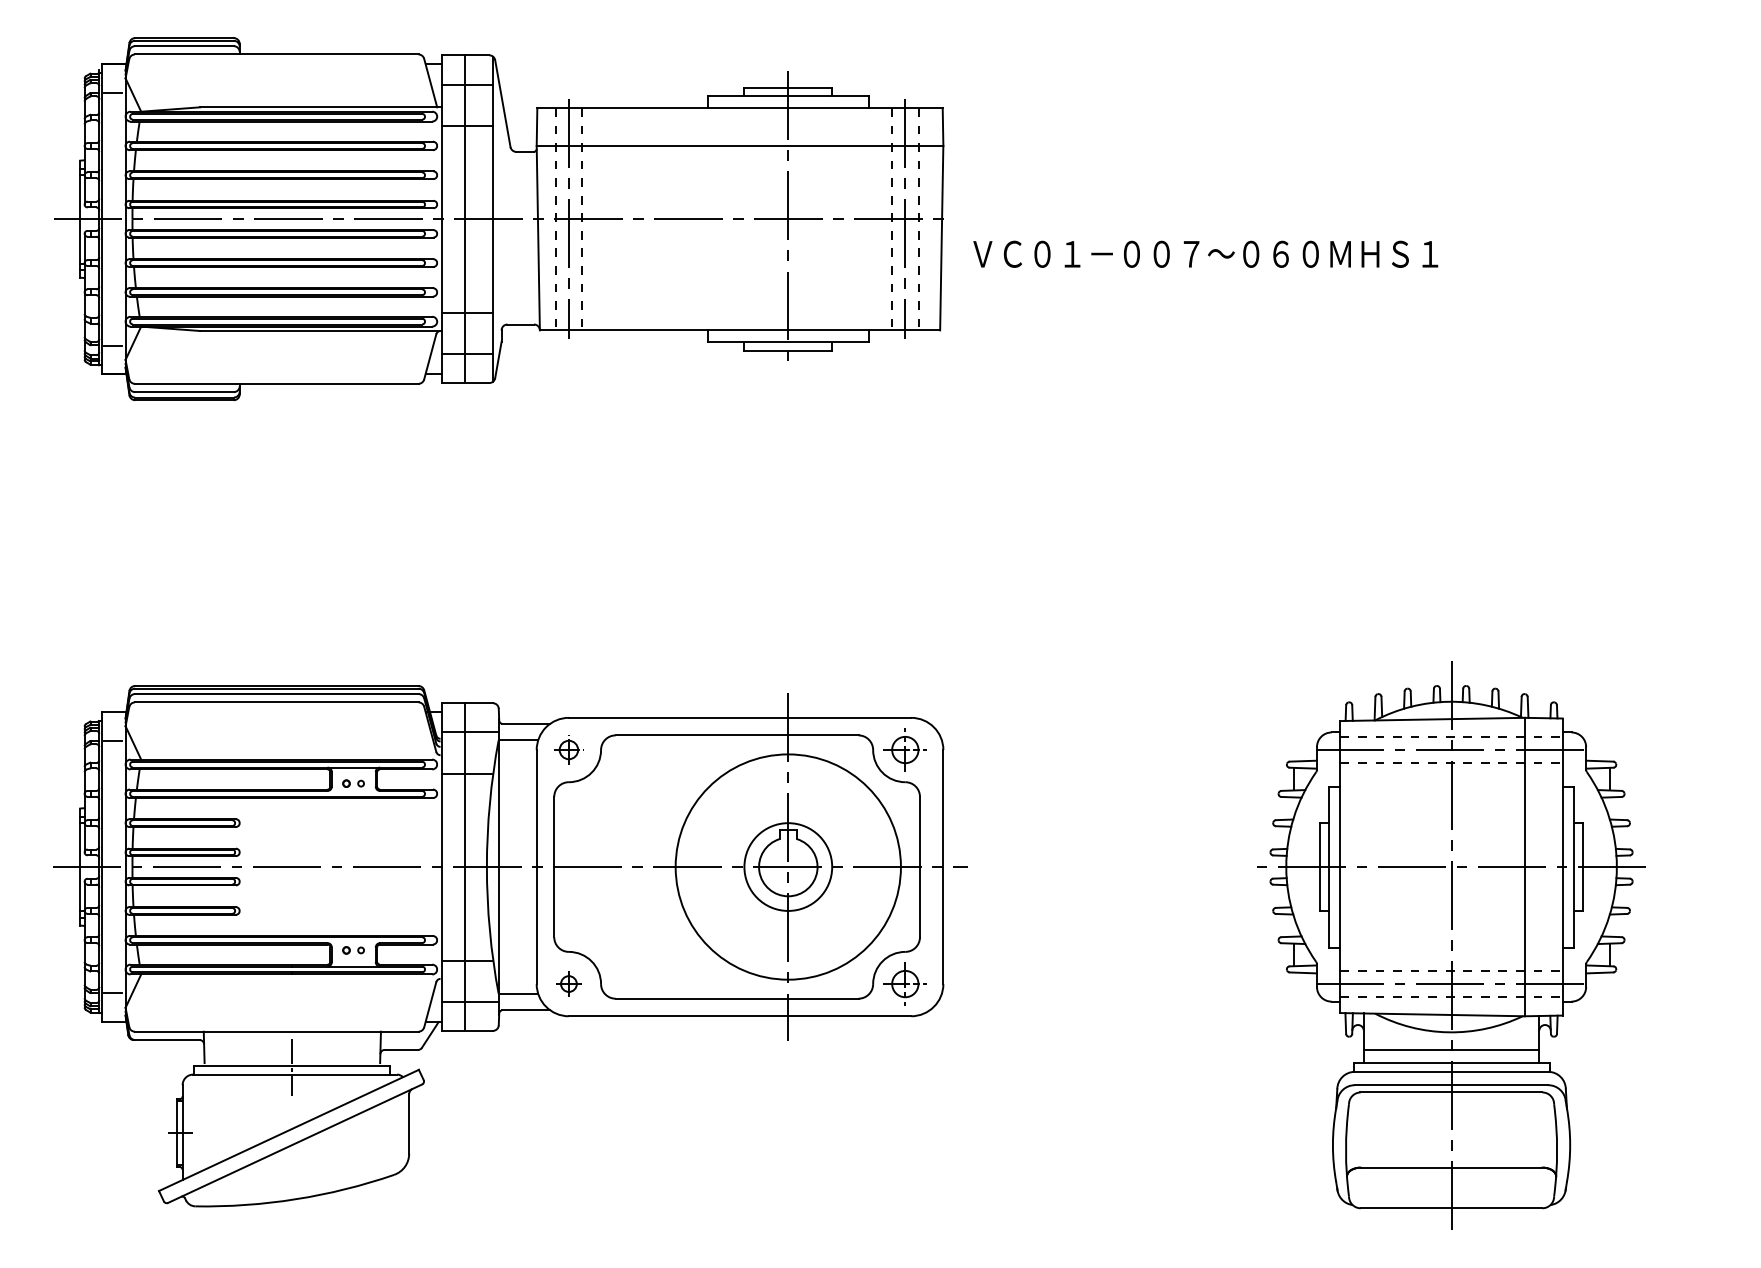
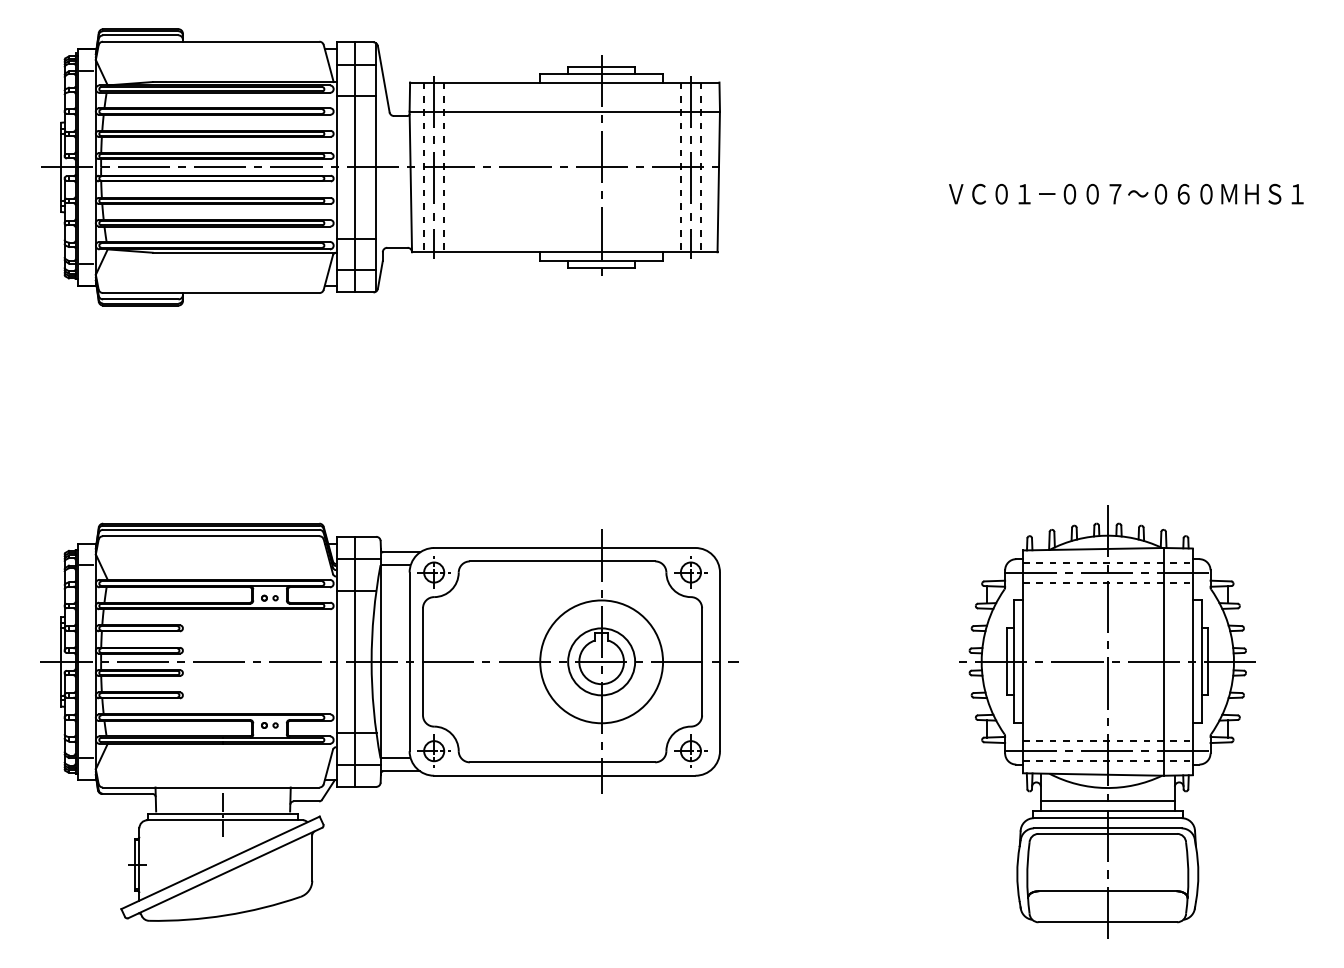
text: (1205, 253) -> (1126, 193), moved
part: (568, 749) -> (433, 572), size x1.43
circle: (787, 866) -> (601, 661), size x0.71
part: (568, 983) -> (433, 750), size x1.67

